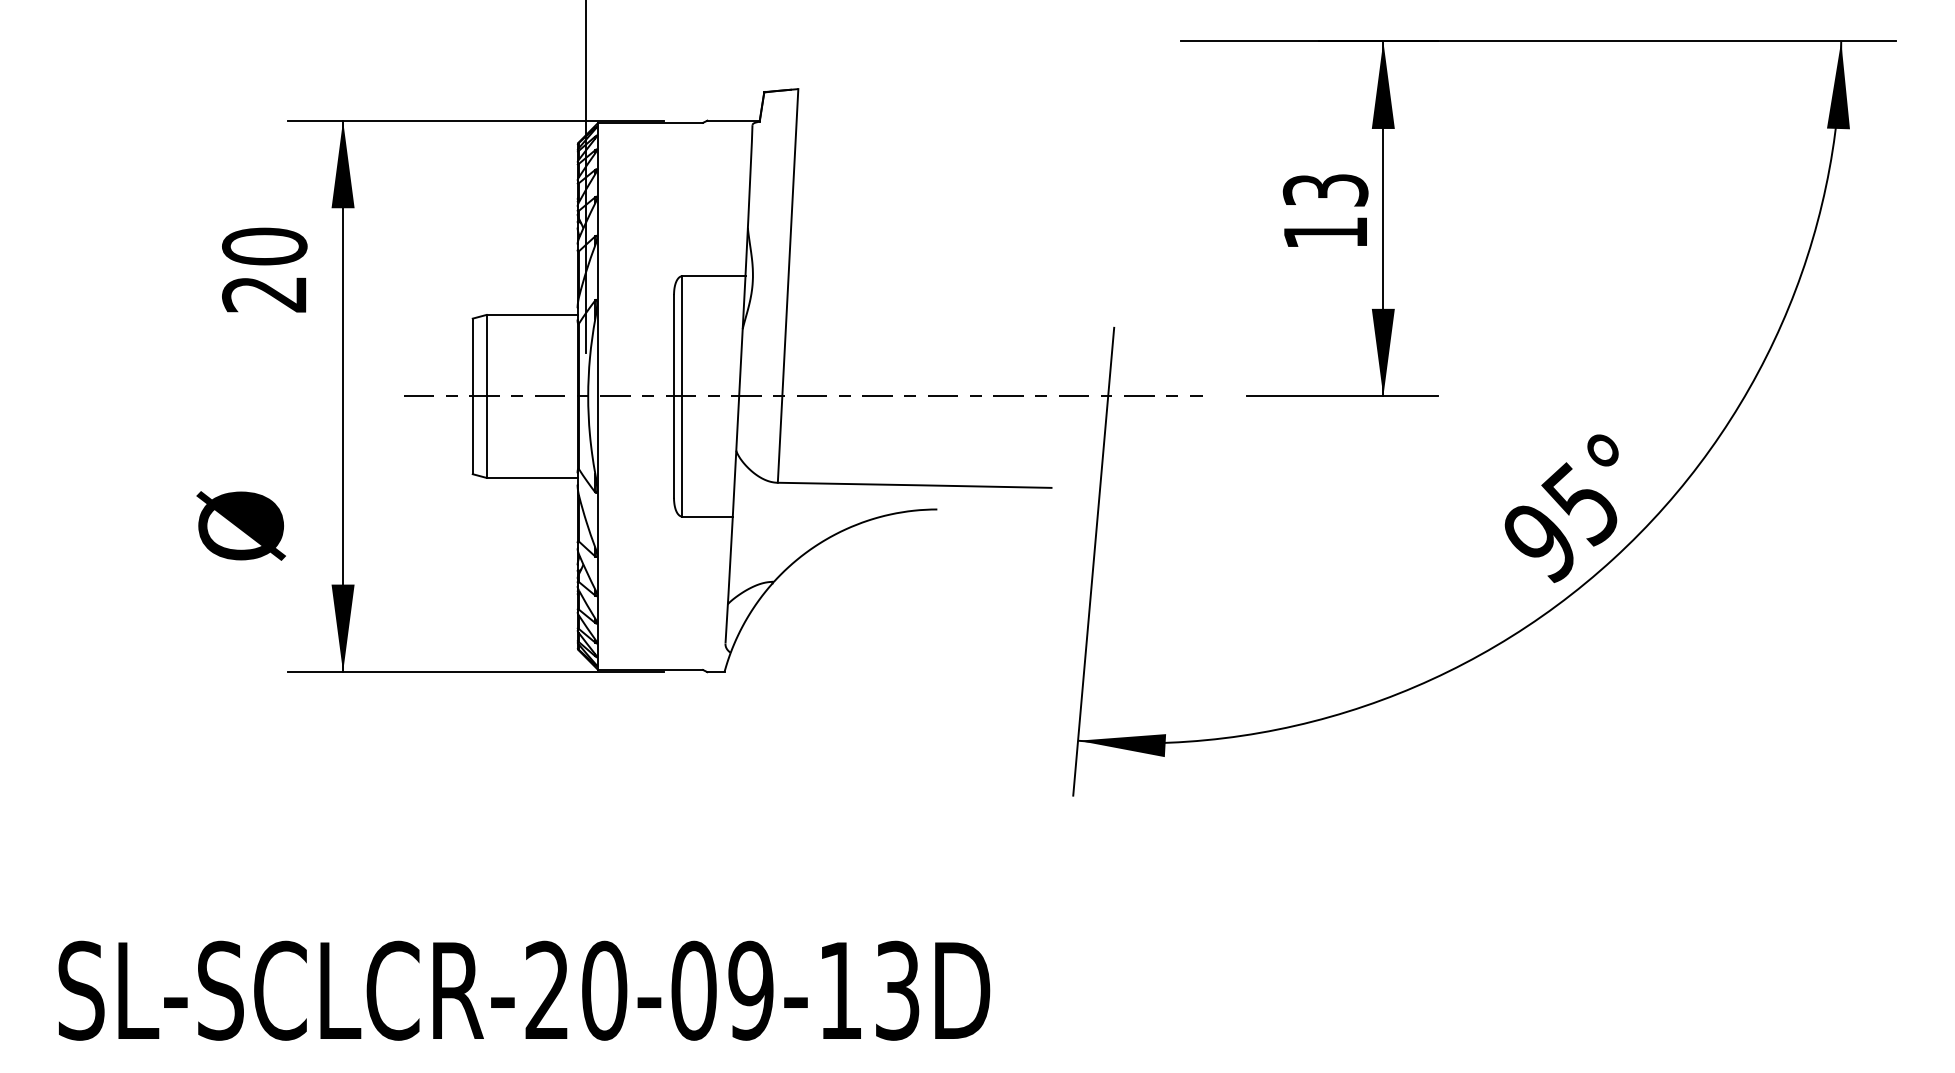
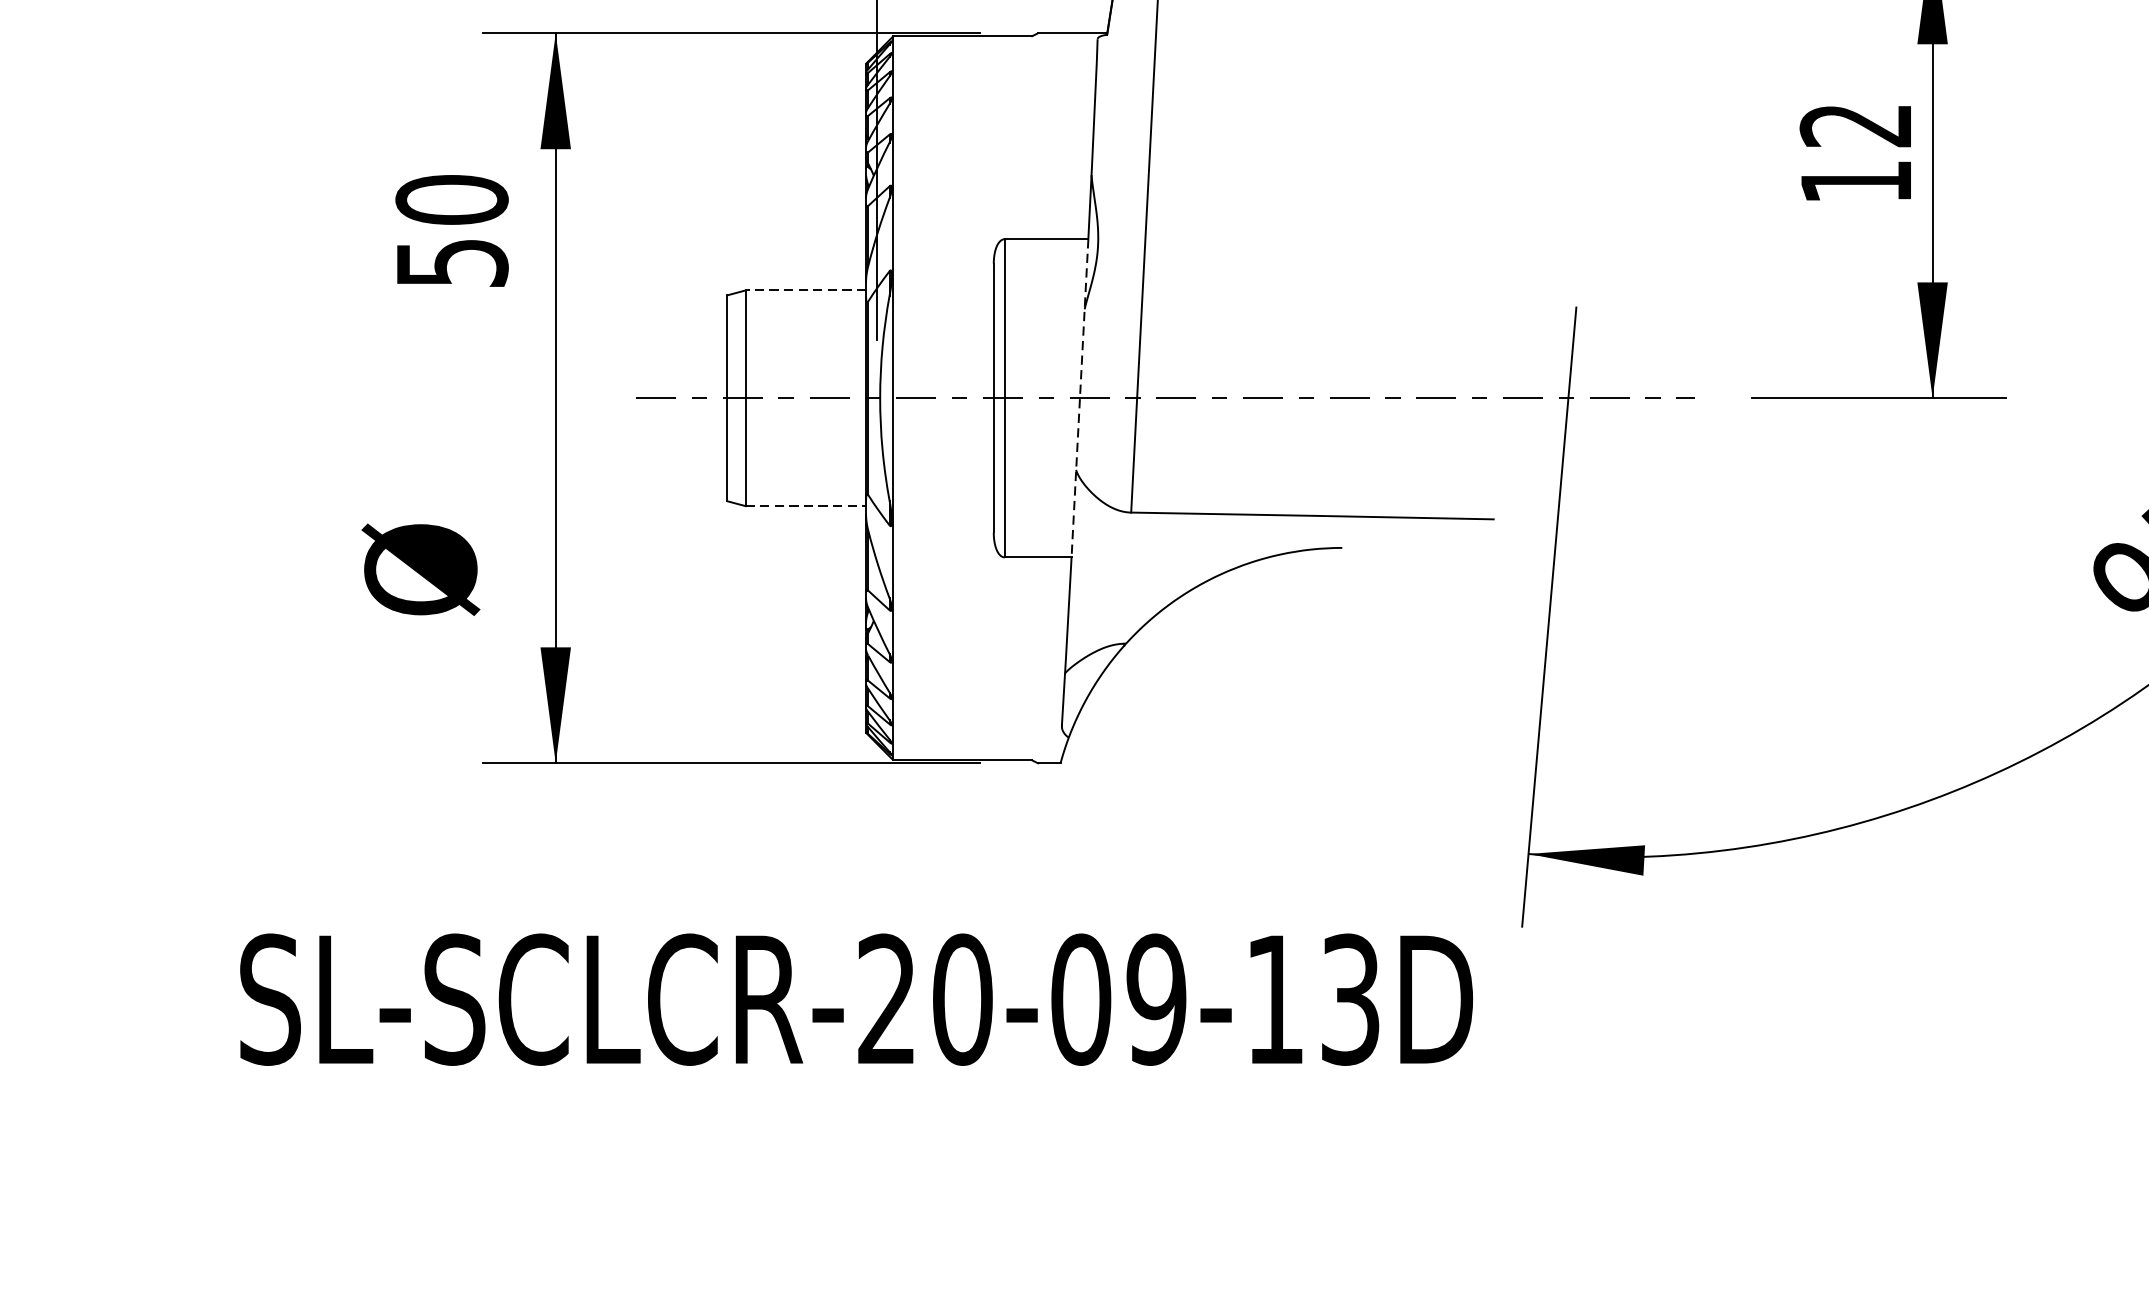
text: (1325, 190) -> (1856, 125), 13 -> 12
text: (264, 294) -> (451, 263), 20 -> 50
line: (531, 314) -> (805, 289), solid -> dashed
line: (739, 396) -> (1080, 398), solid -> dashed
line: (532, 477) -> (806, 505), solid -> dashed
text: (524, 990) -> (856, 999), moved

